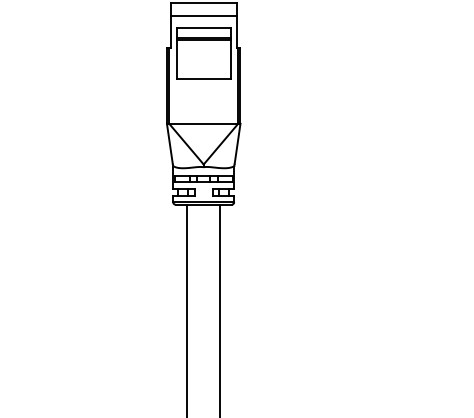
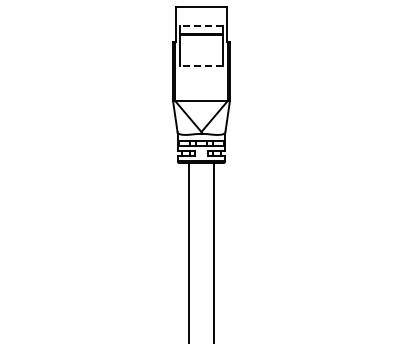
line: (203, 16) -> (201, 17), removed
line: (203, 28) -> (201, 26), solid -> dashed
line: (203, 78) -> (201, 65), solid -> dashed

